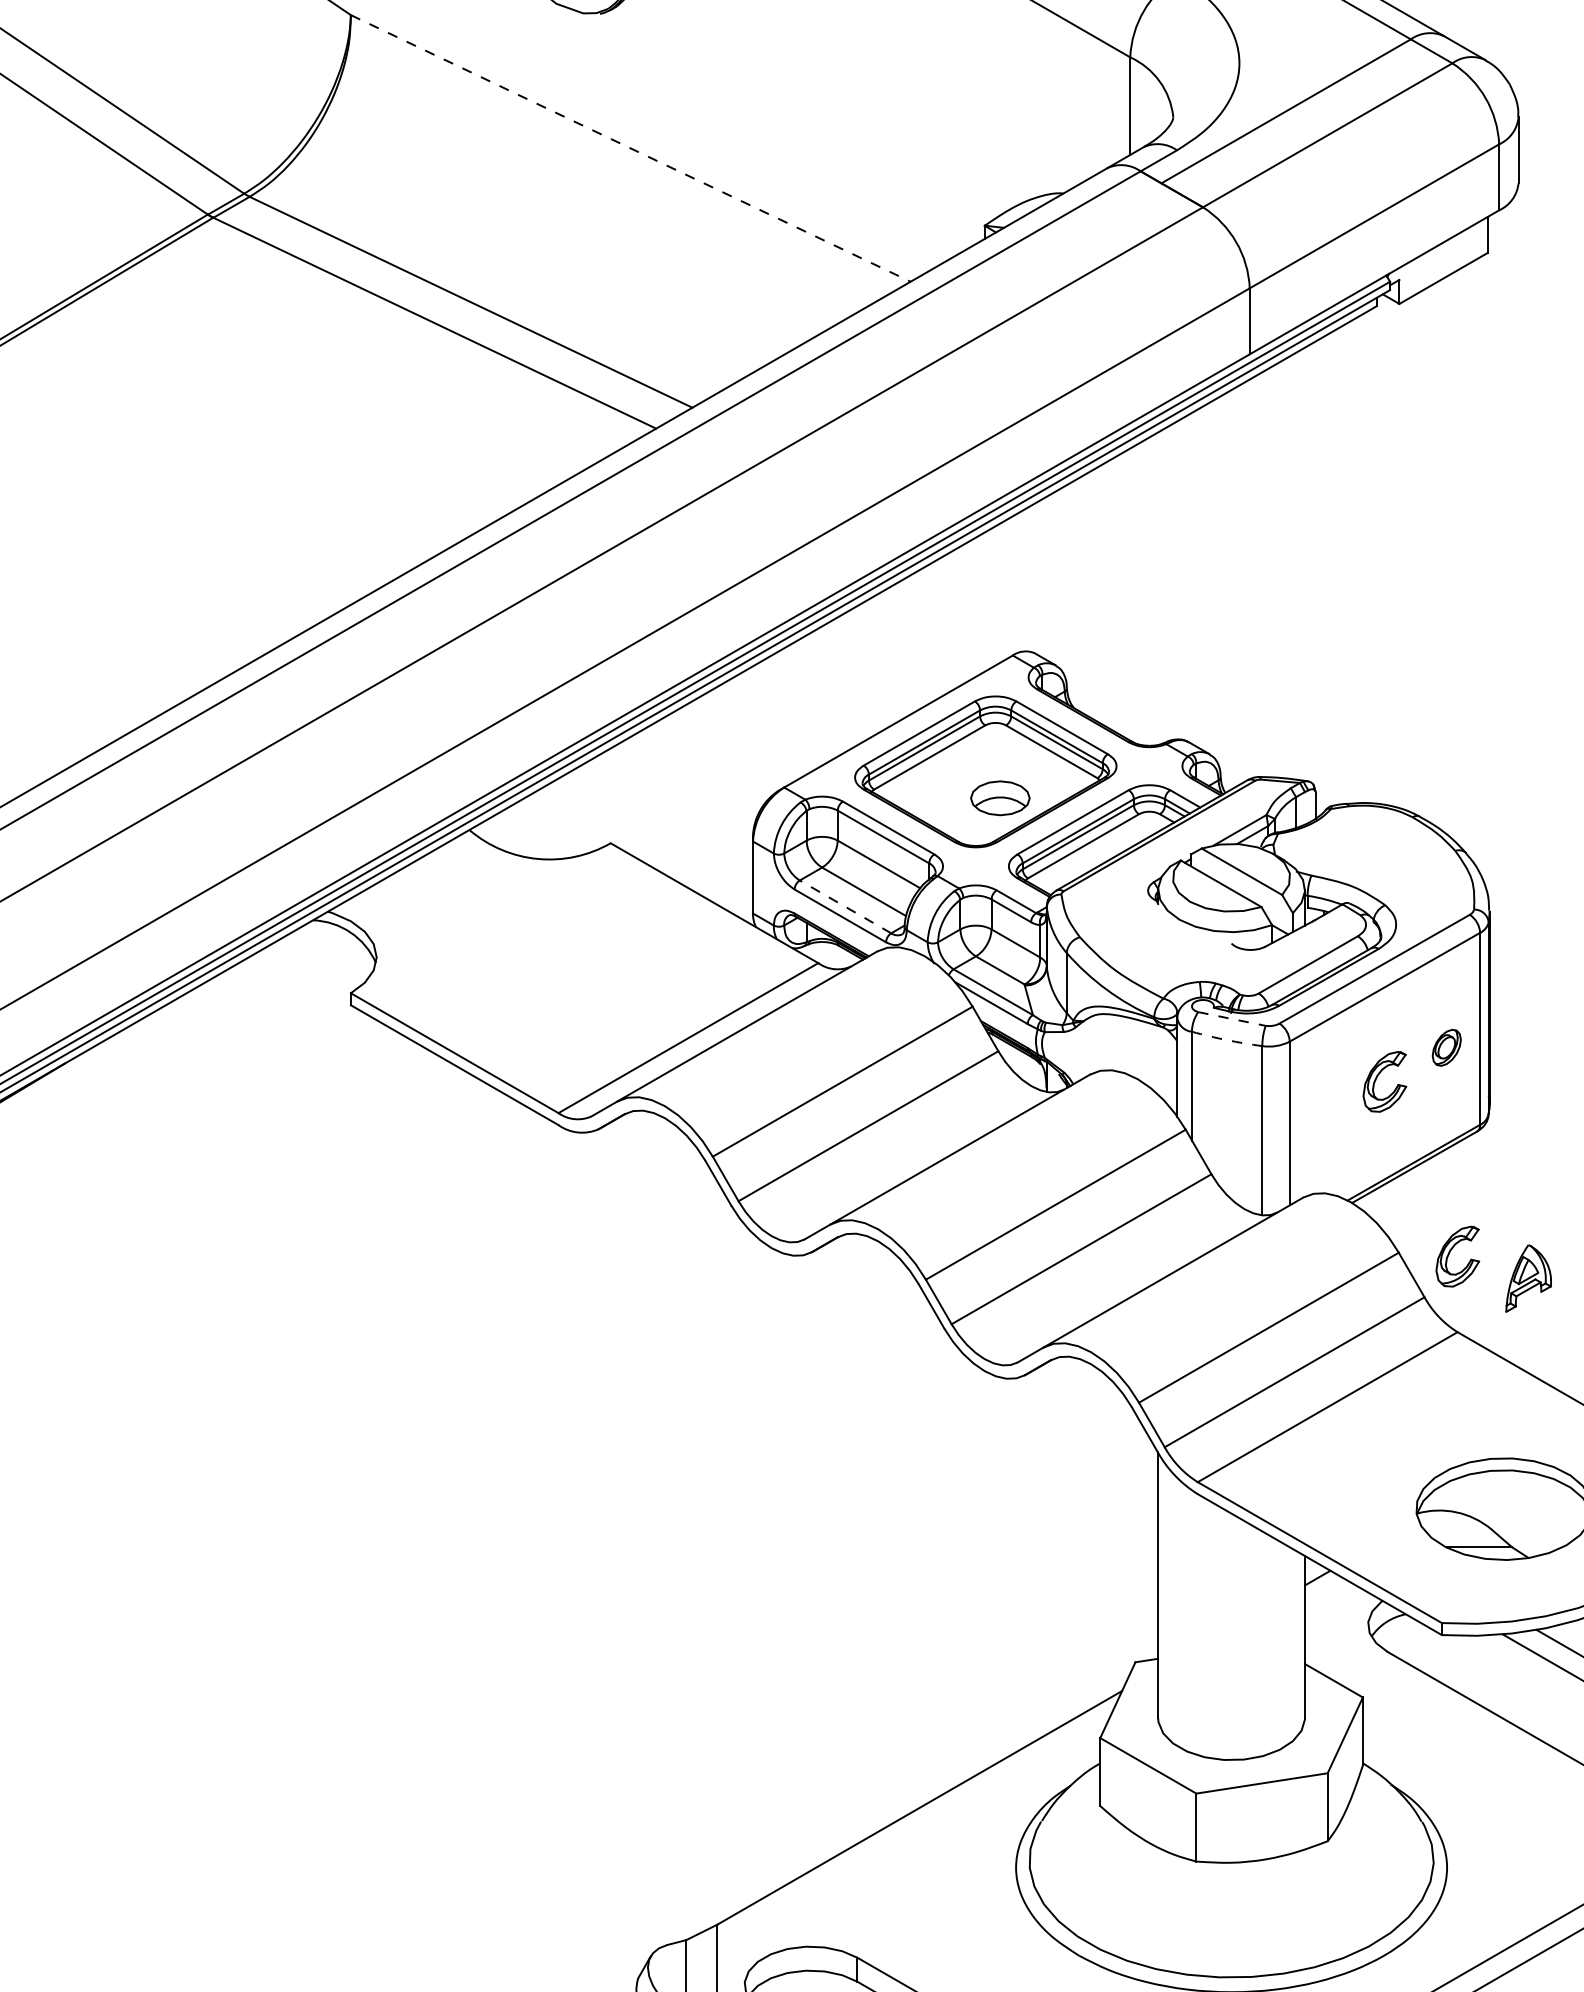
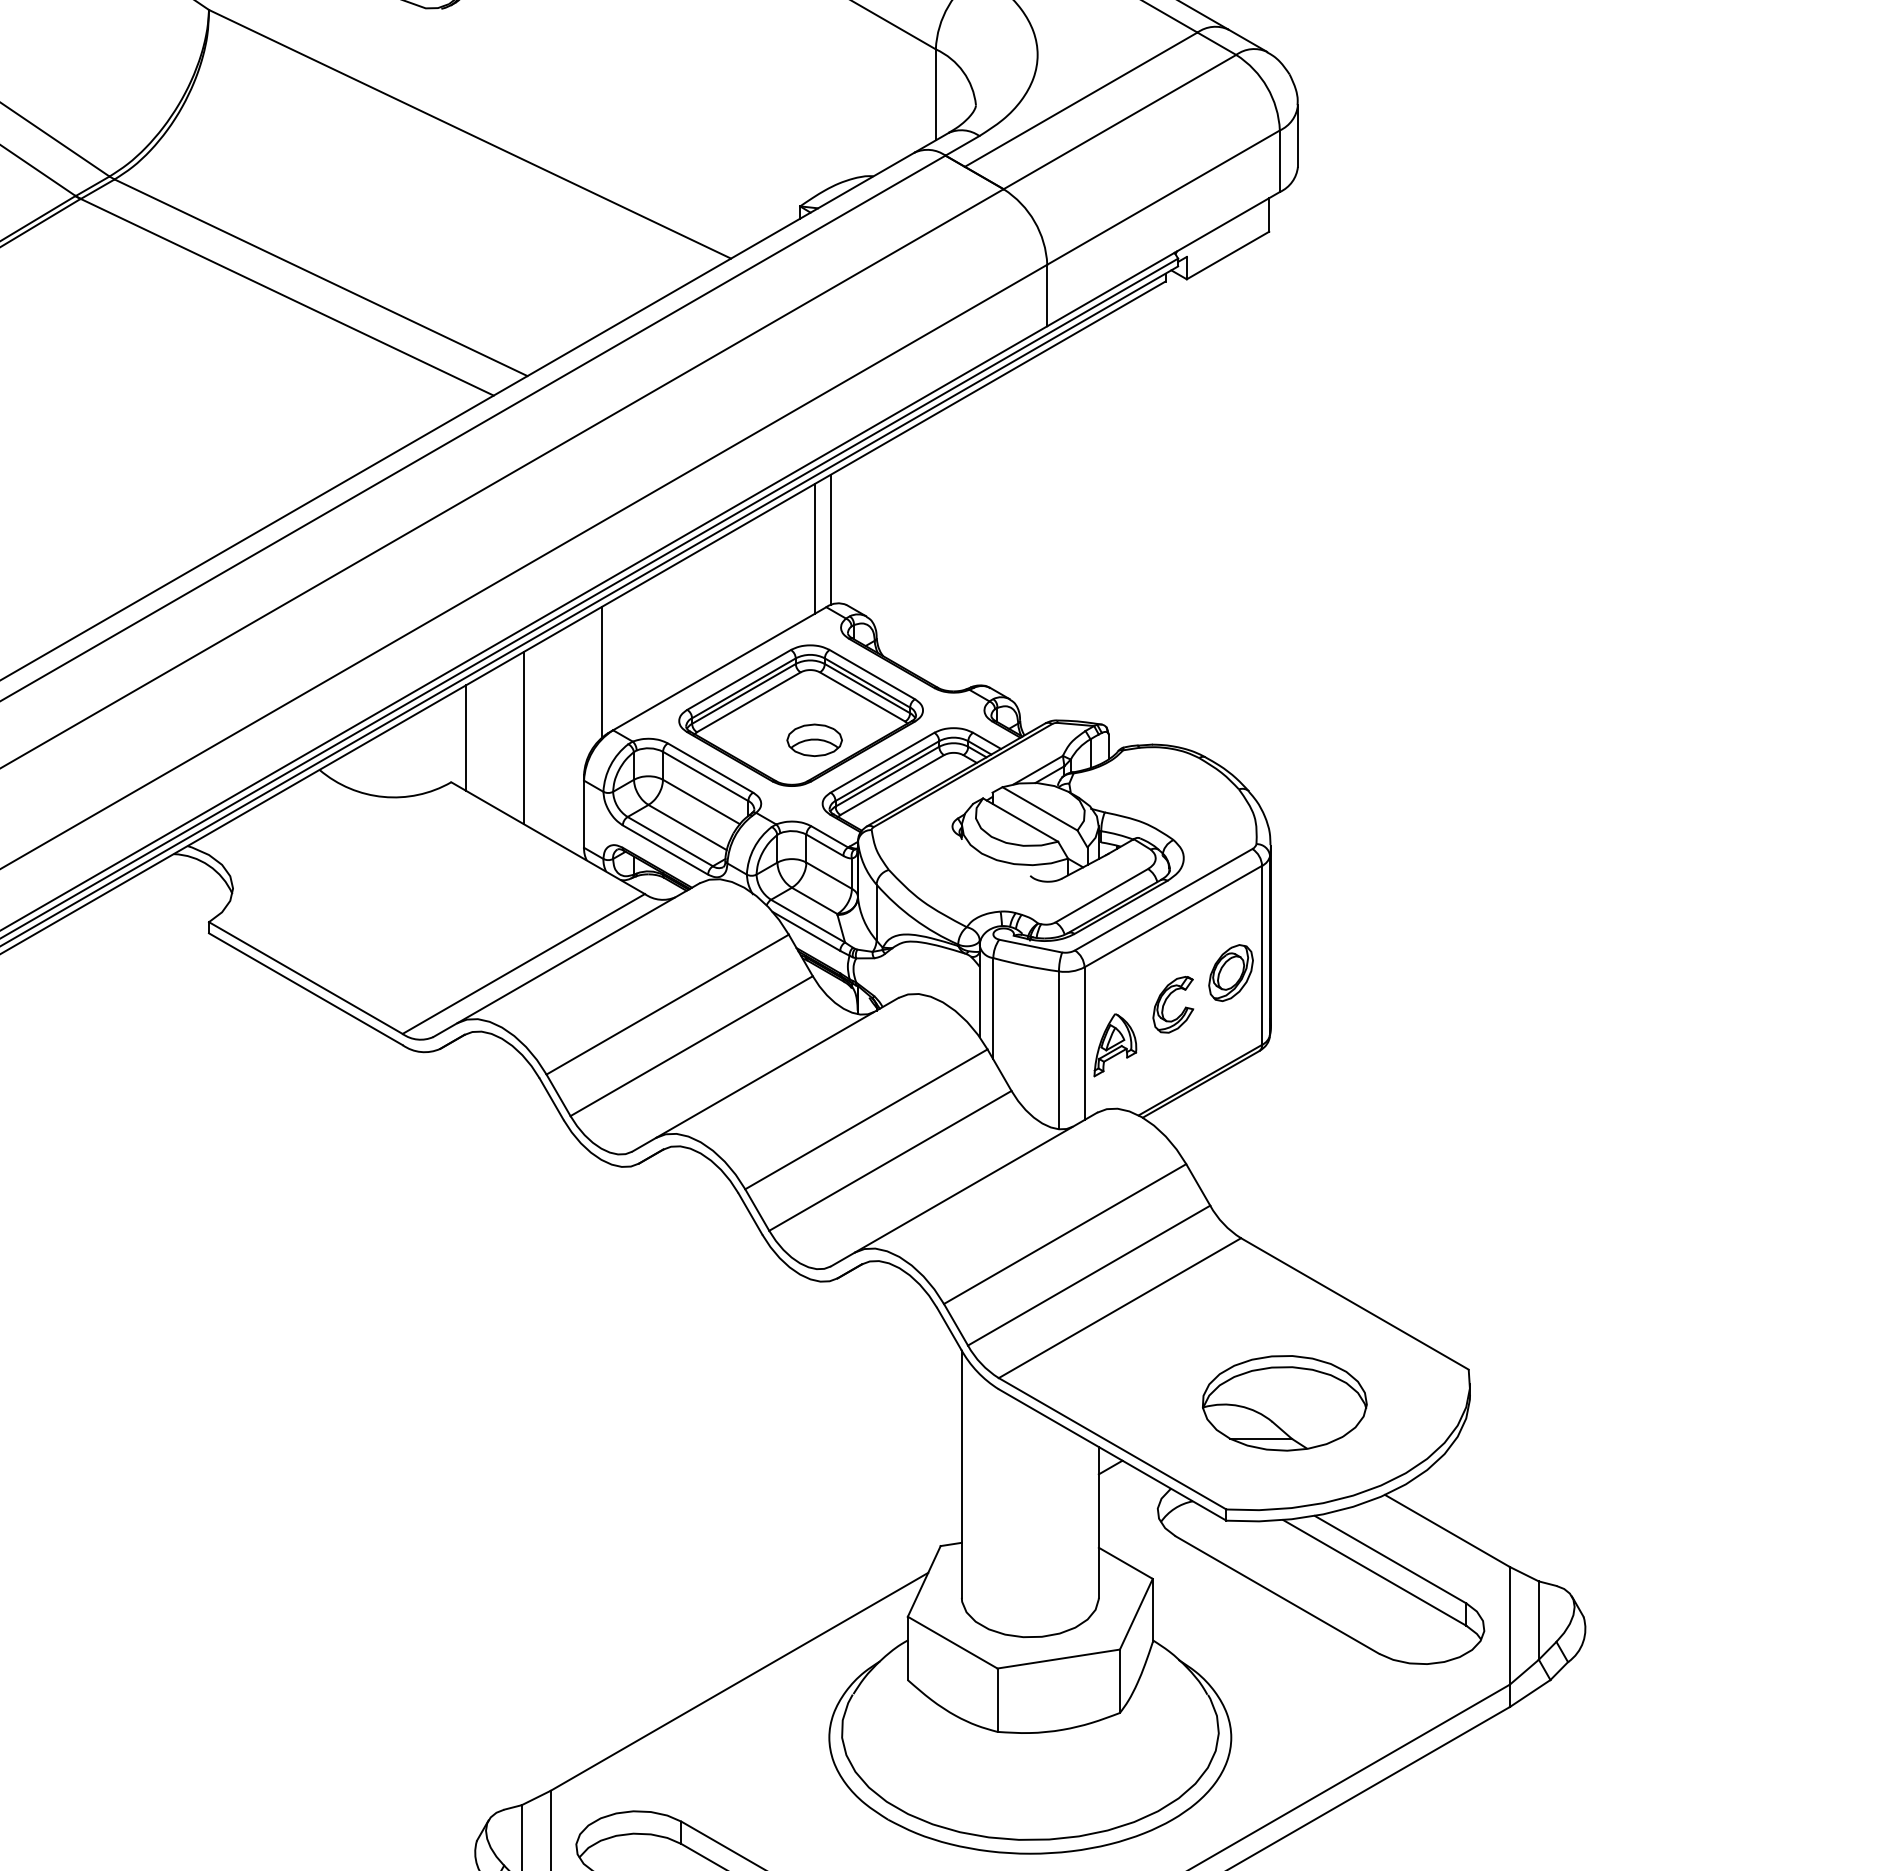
line: (631, 148) -> (470, 134), dashed -> solid
line: (1017, 582) -> (830, 539), added
line: (1000, 592) -> (814, 548), added
line: (771, 725) -> (601, 672), added
line: (625, 795) -> (465, 737), added
line: (688, 795) -> (523, 737), added
line: (844, 906) -> (669, 841), dashed -> solid
line: (1232, 1019) -> (1031, 946), dashed -> solid
arc: (1226, 1039) -> (1025, 965), dashed -> solid
part: (1446, 1047) -> (1230, 972), size x1.67
part: (1450, 1253) -> (1234, 1164), removed
part: (1528, 1278) -> (1115, 1045), moved

